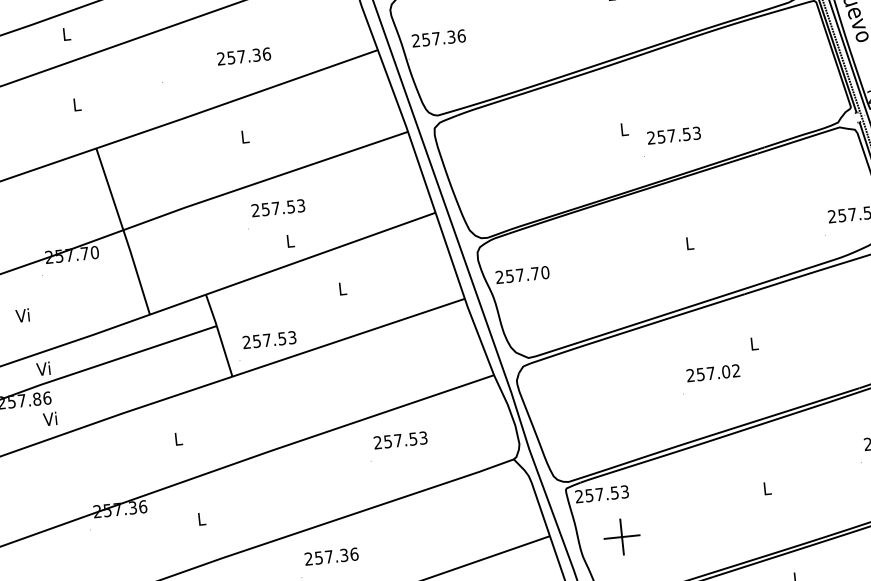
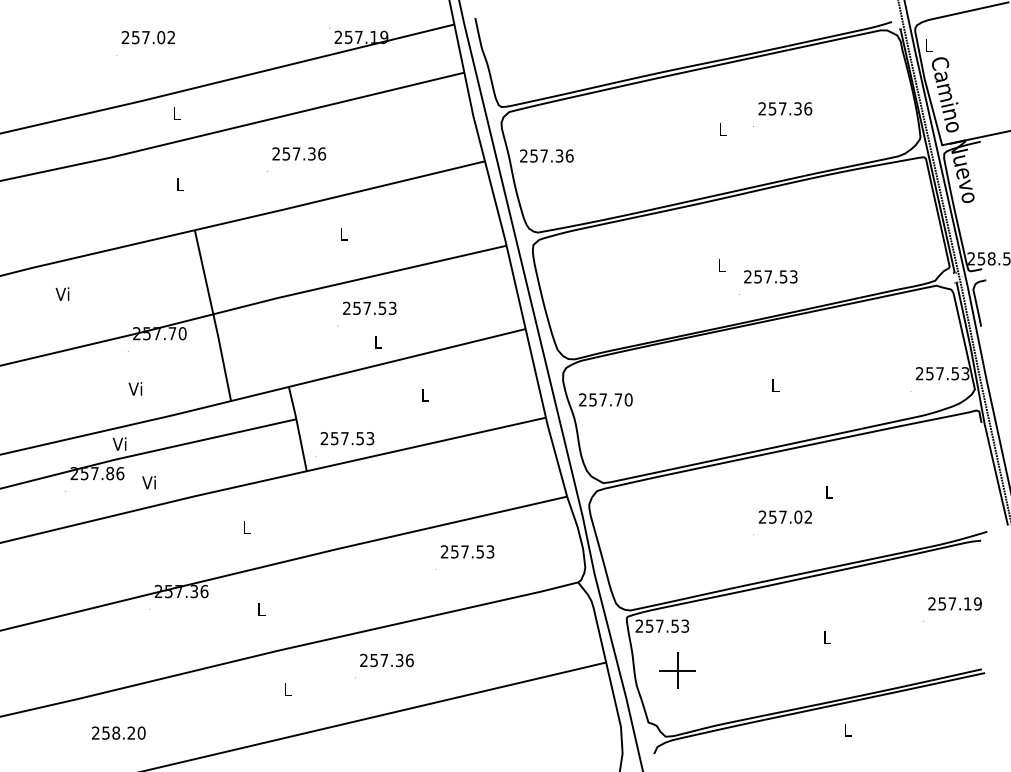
text: (244, 56) -> (299, 153), moved
text: (22, 315) -> (135, 388), moved
text: (49, 418) -> (148, 482), moved

